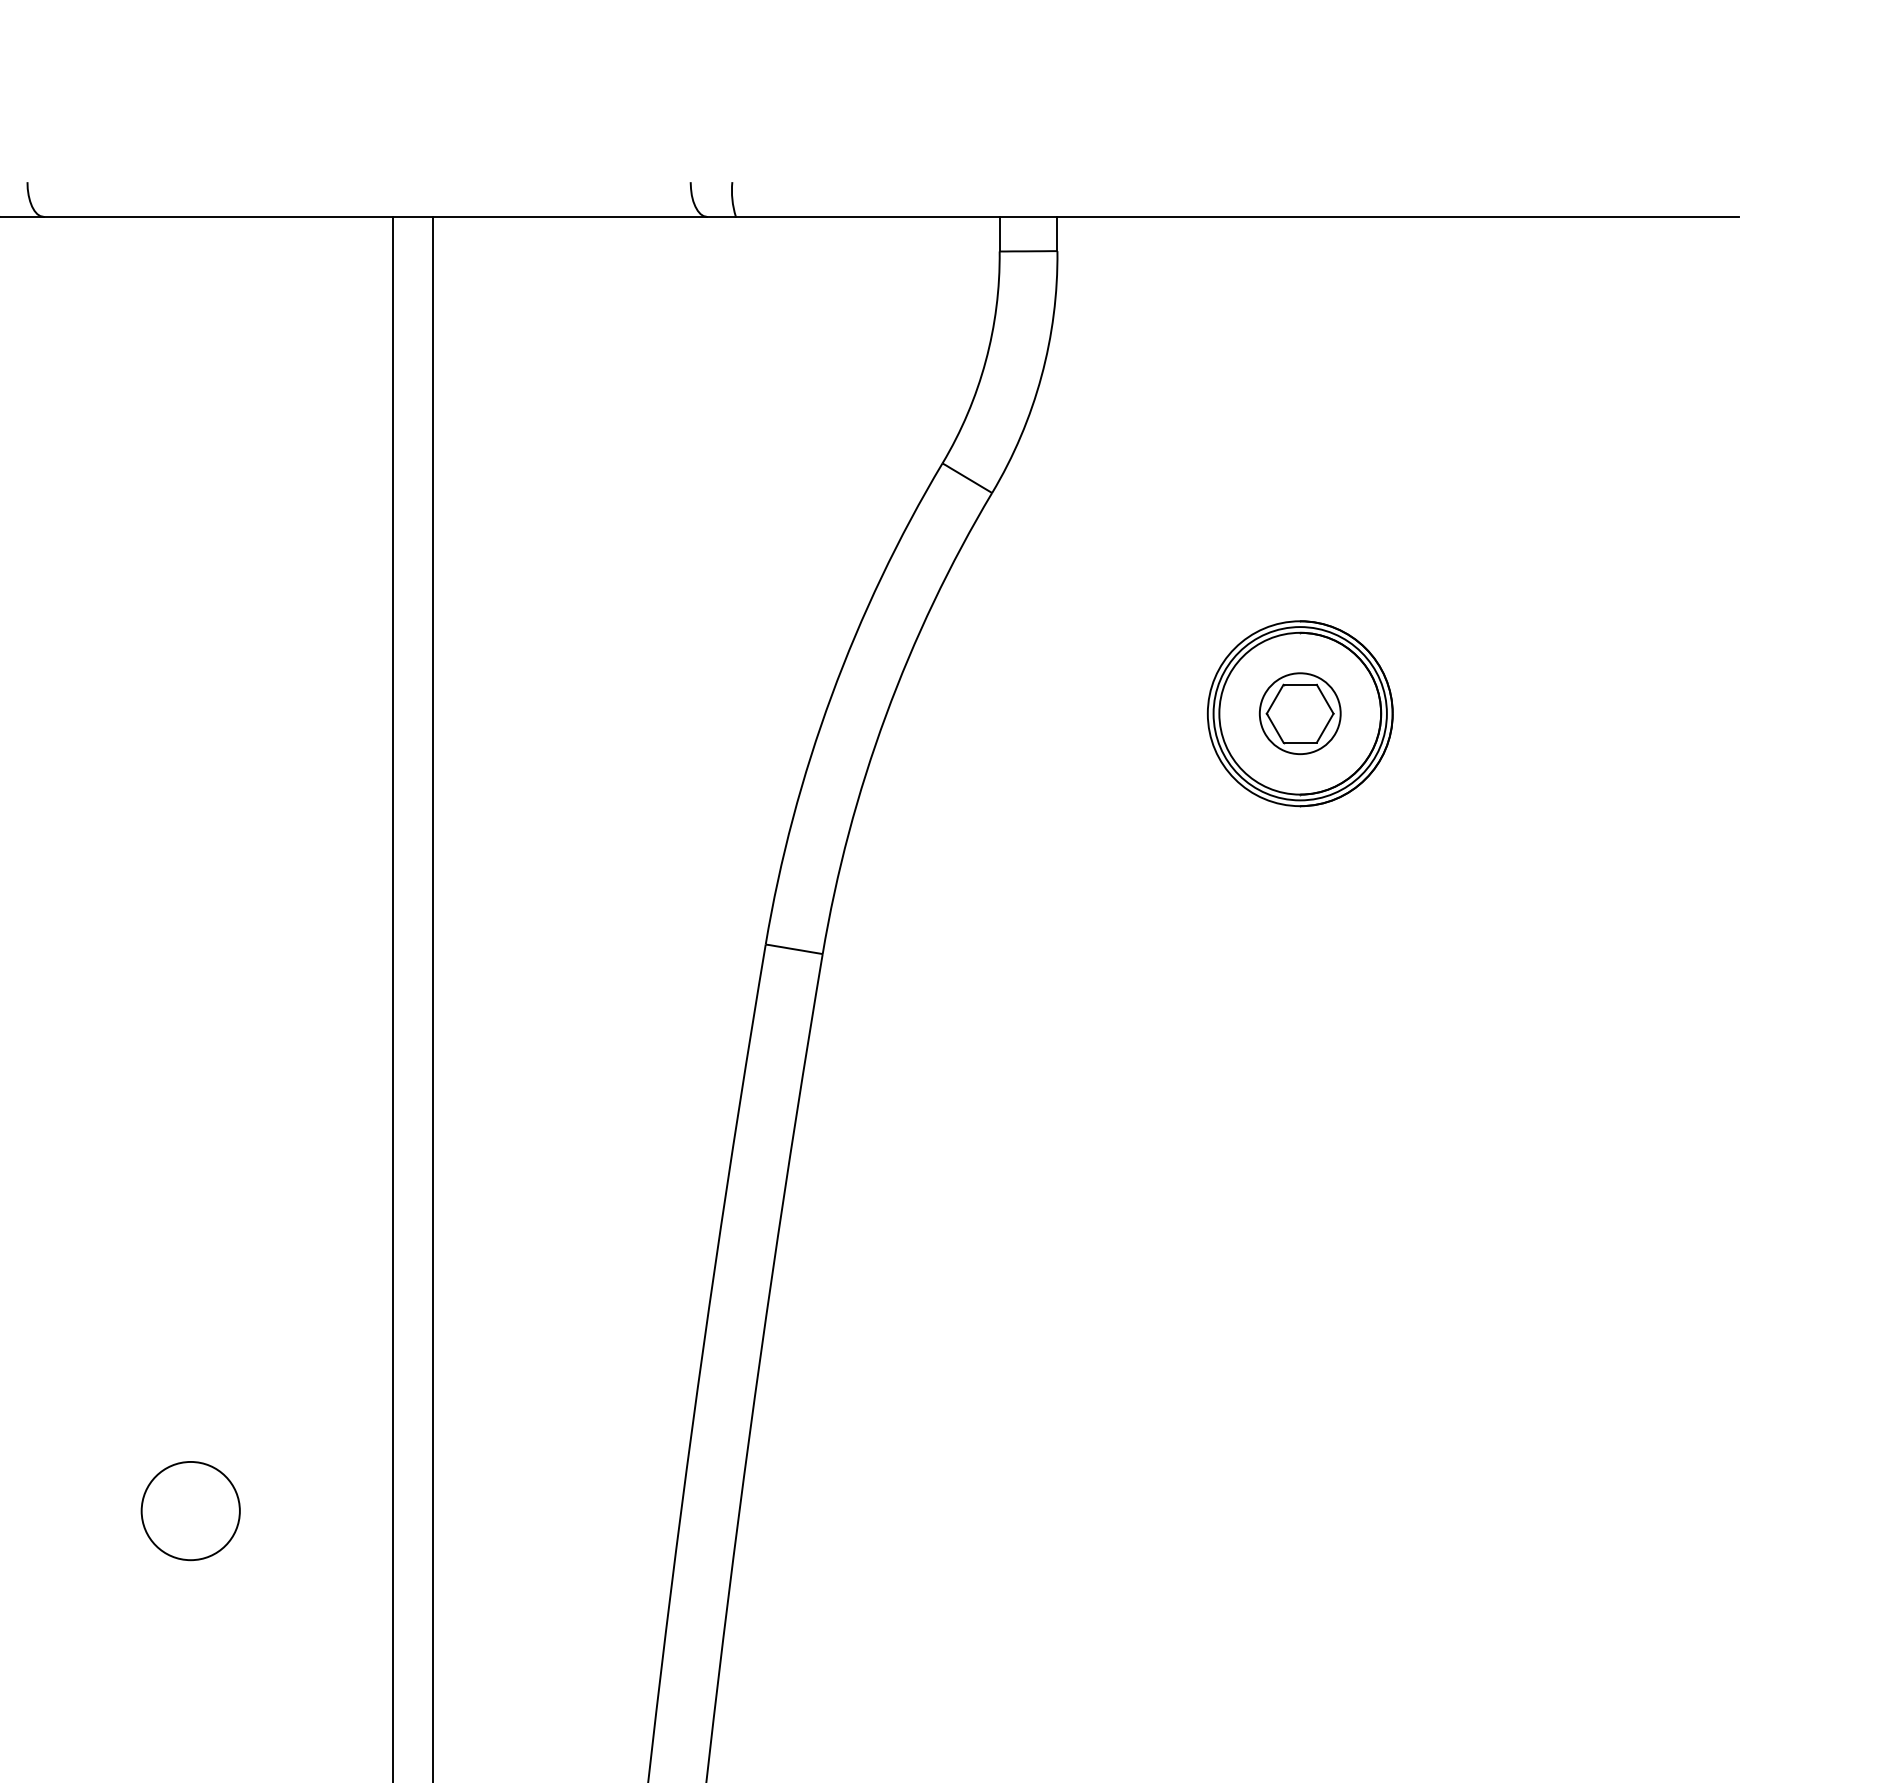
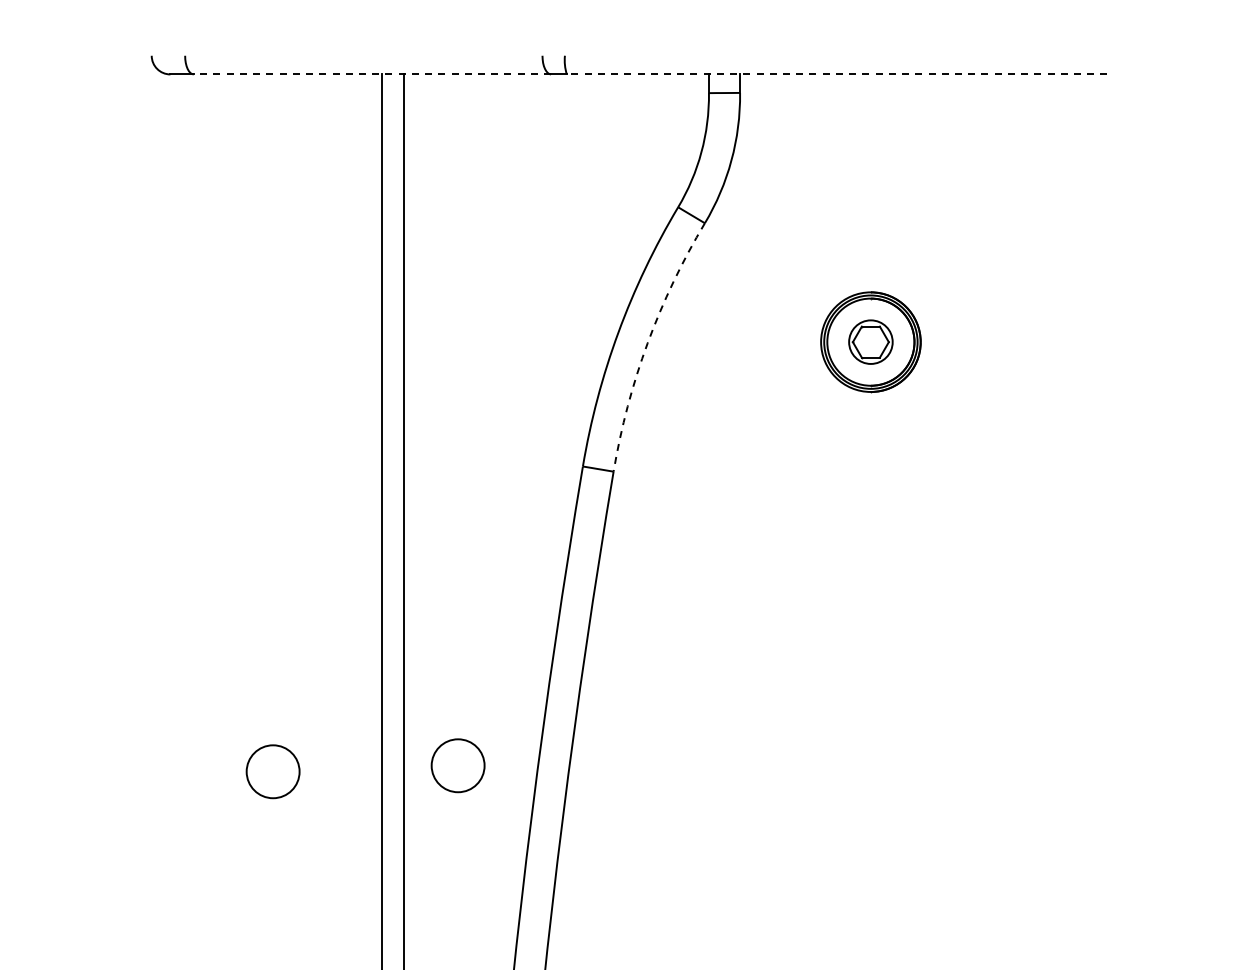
line: (375, 216) -> (372, 74), solid -> dashed
line: (1236, 216) -> (836, 74), solid -> dashed
arc: (885, 716) -> (647, 343), solid -> dashed
circle: (532, 1499) -> (457, 765), added

